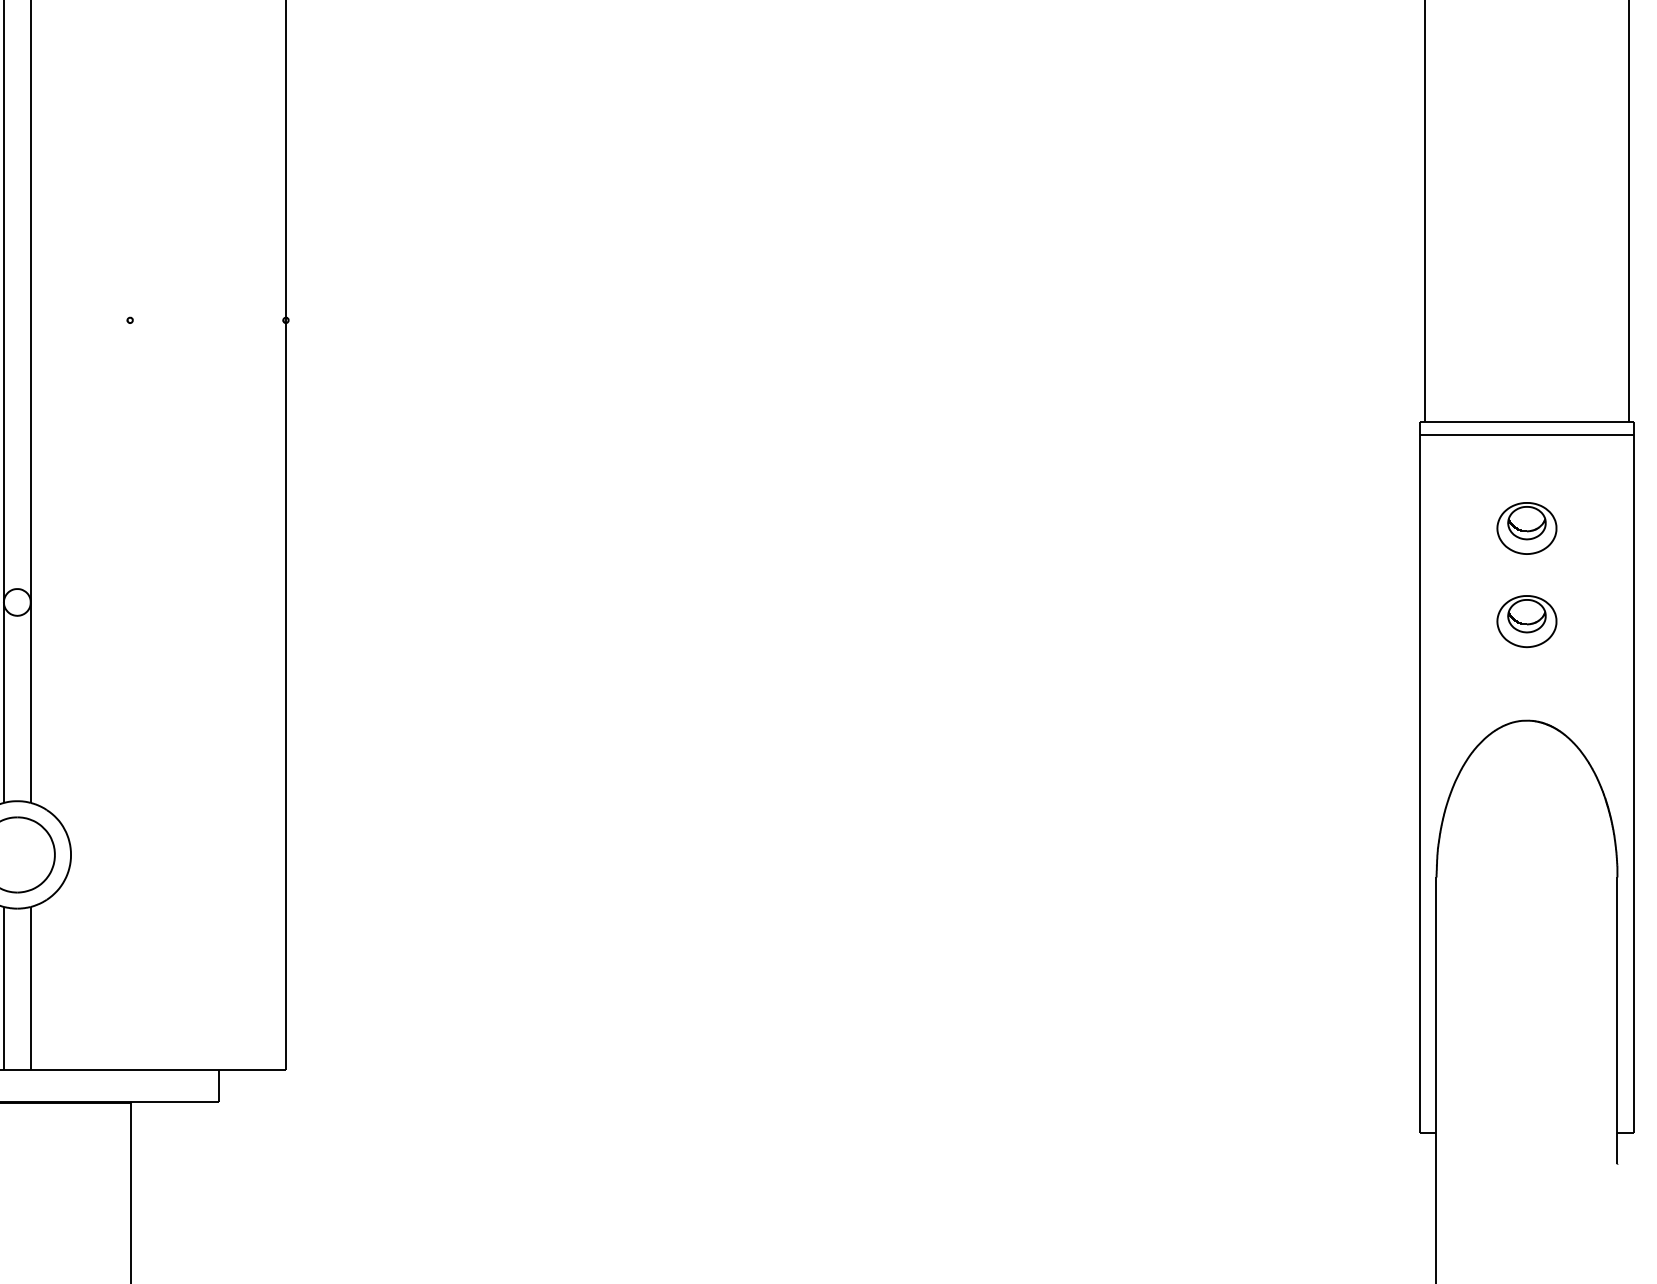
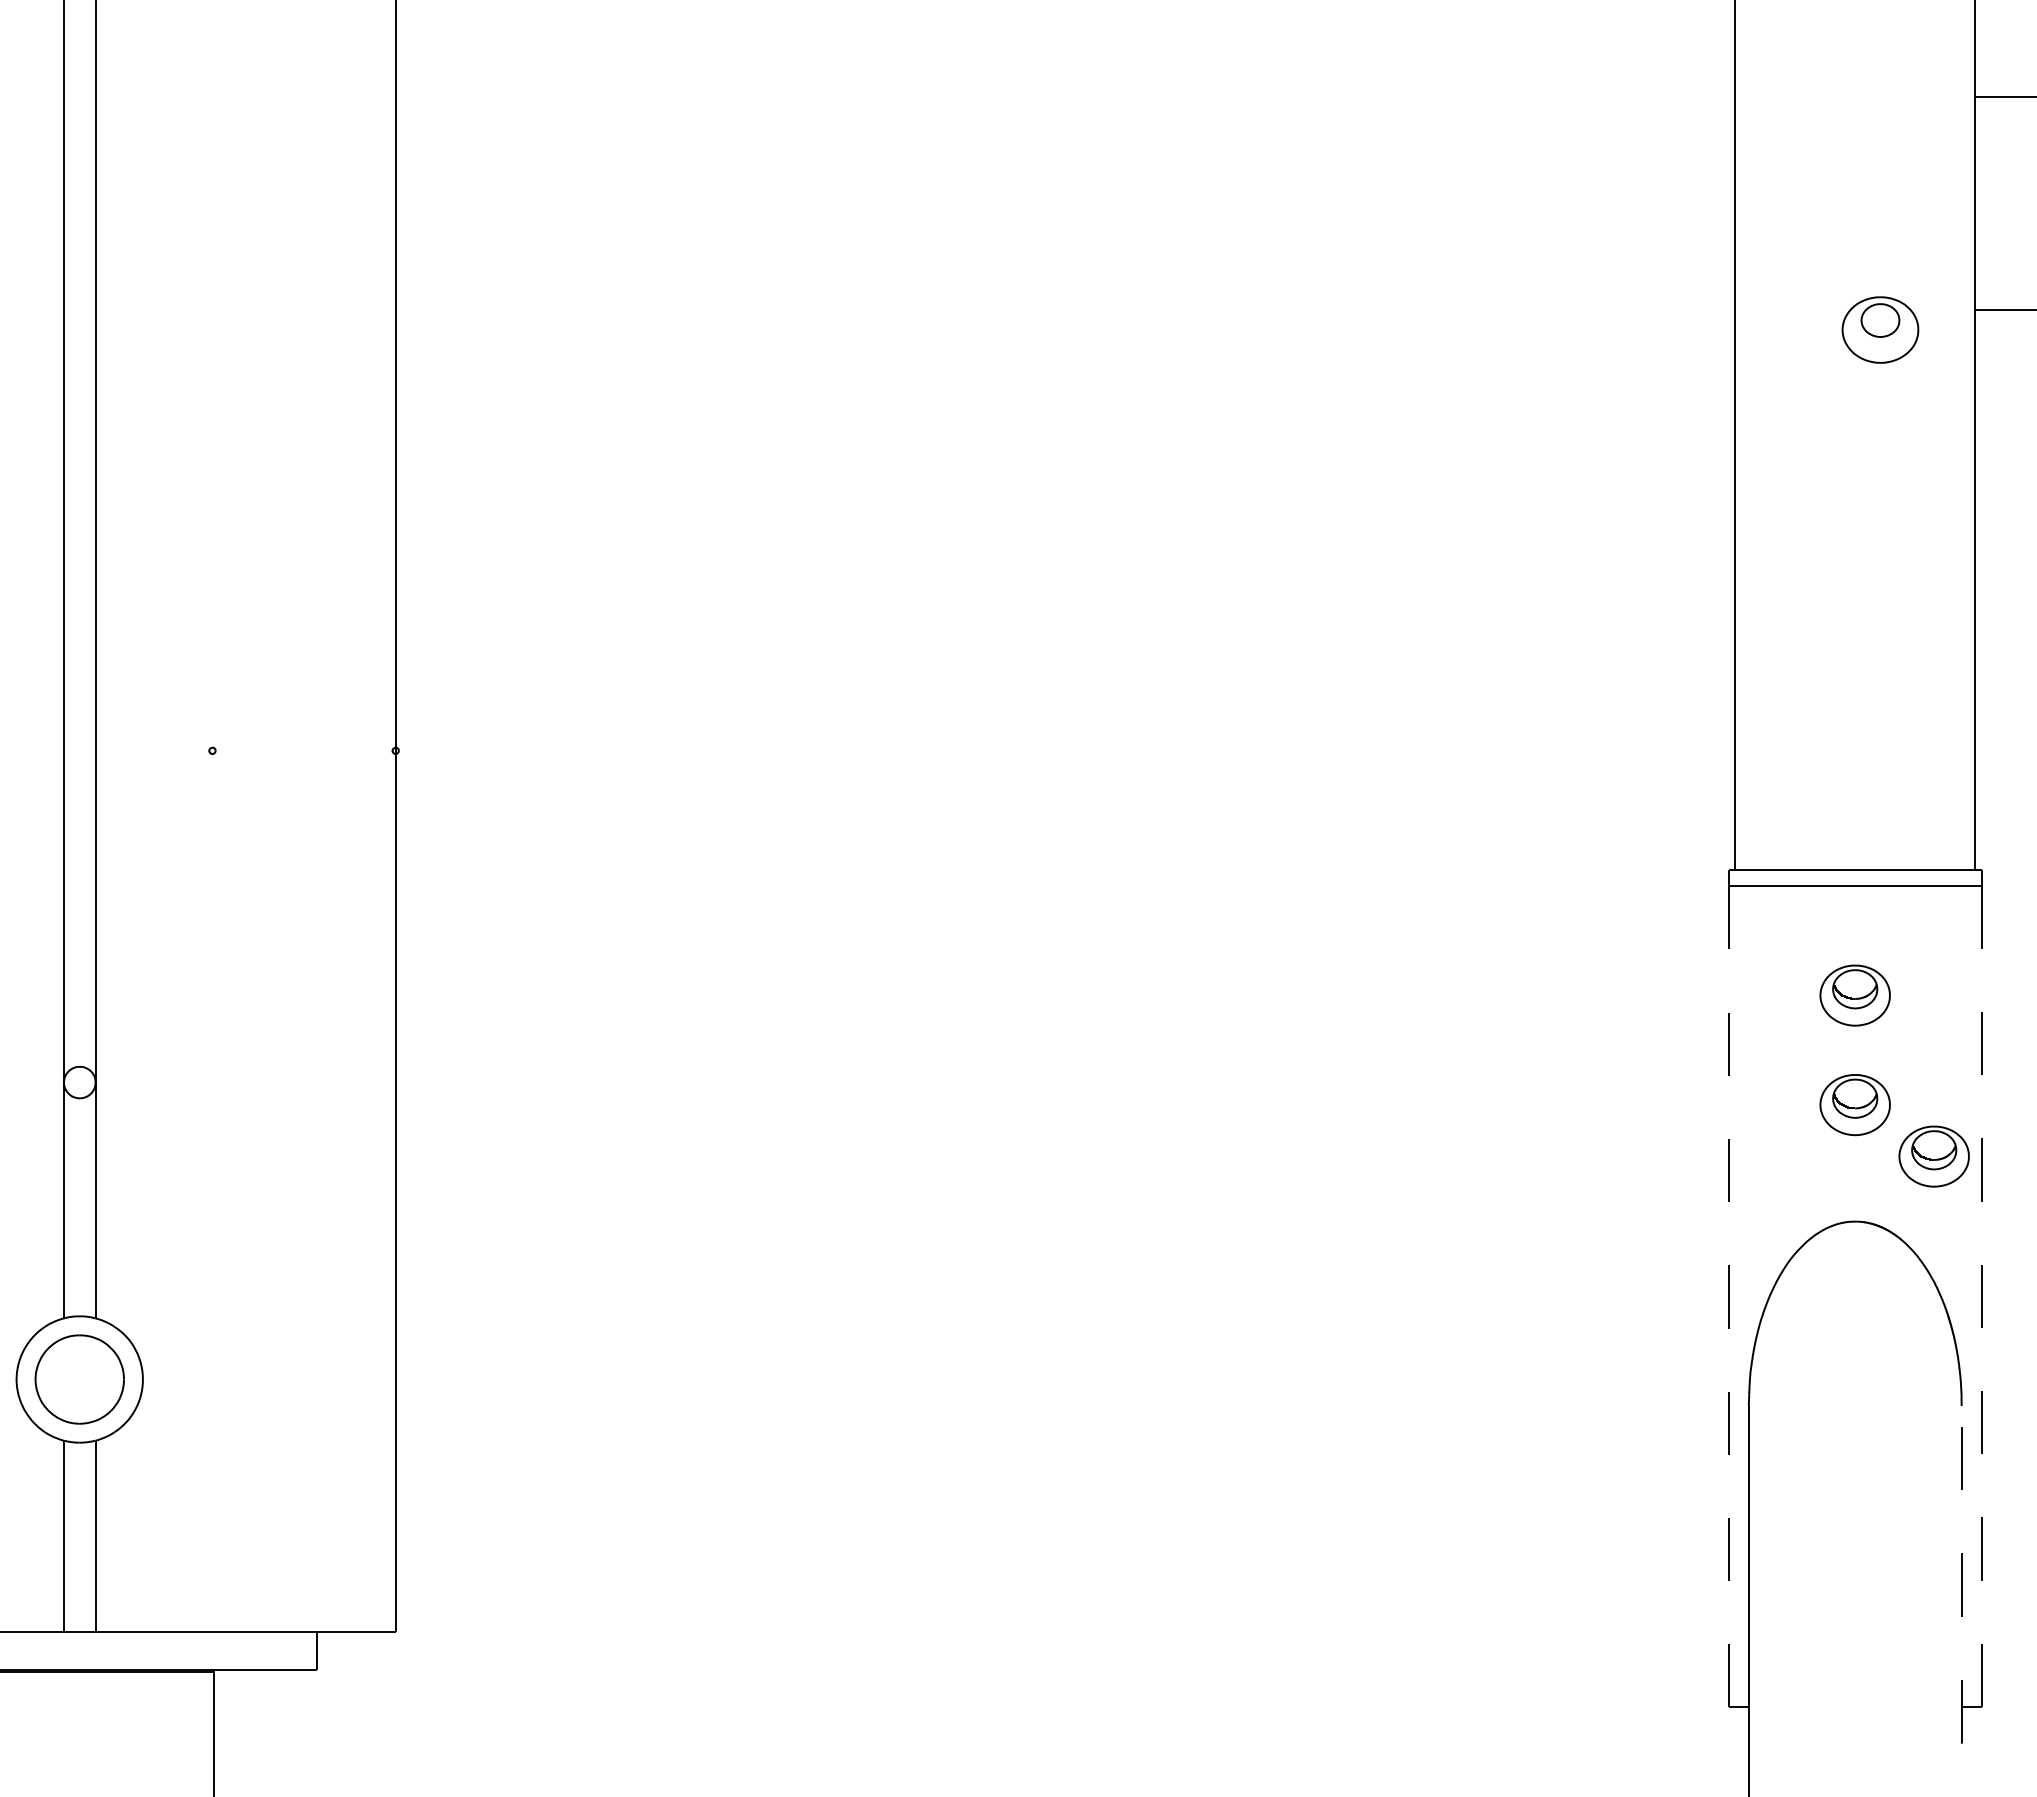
part: (1593, 665) -> (1933, 1156), added
line: (1634, 784) -> (1981, 1296), solid -> dashed
line: (1419, 785) -> (1728, 1297), solid -> dashed
line: (1617, 1019) -> (1961, 1573), solid -> dashed

